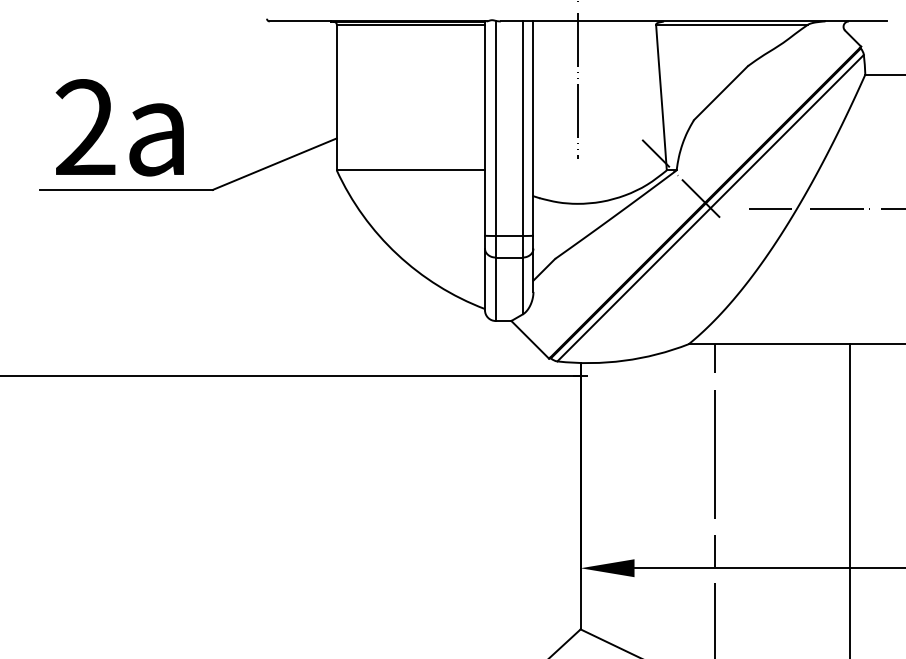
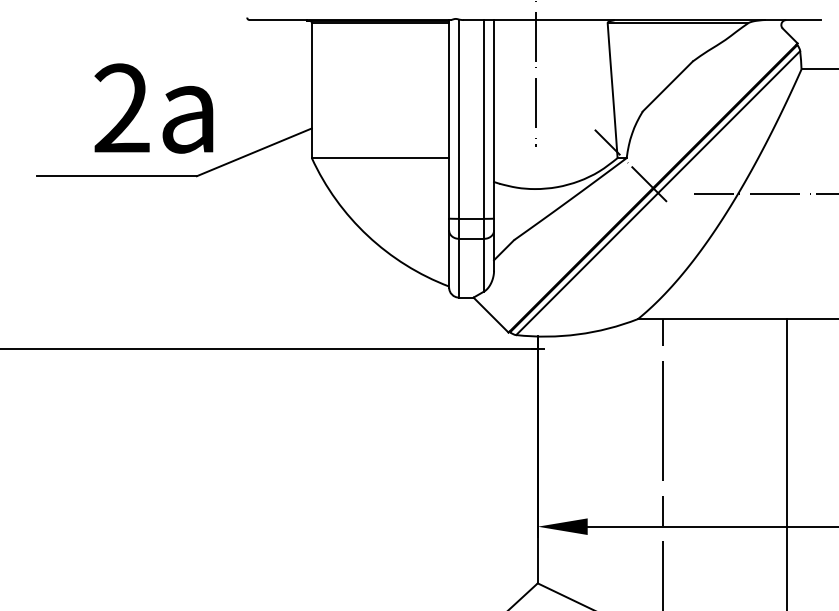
text: (119, 127) -> (153, 108), moved

